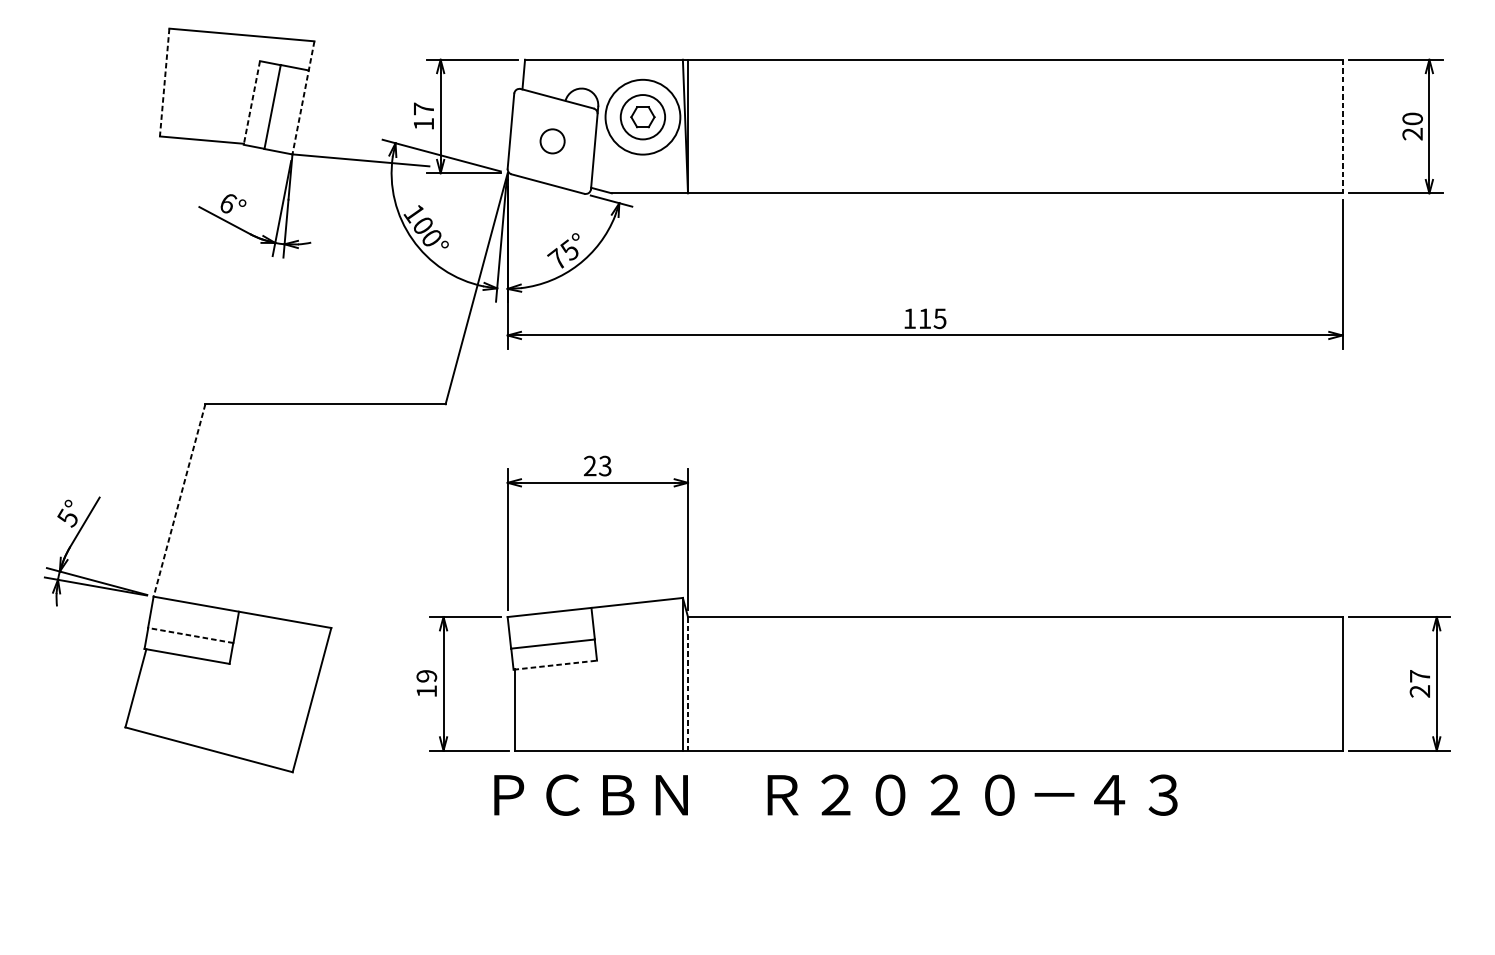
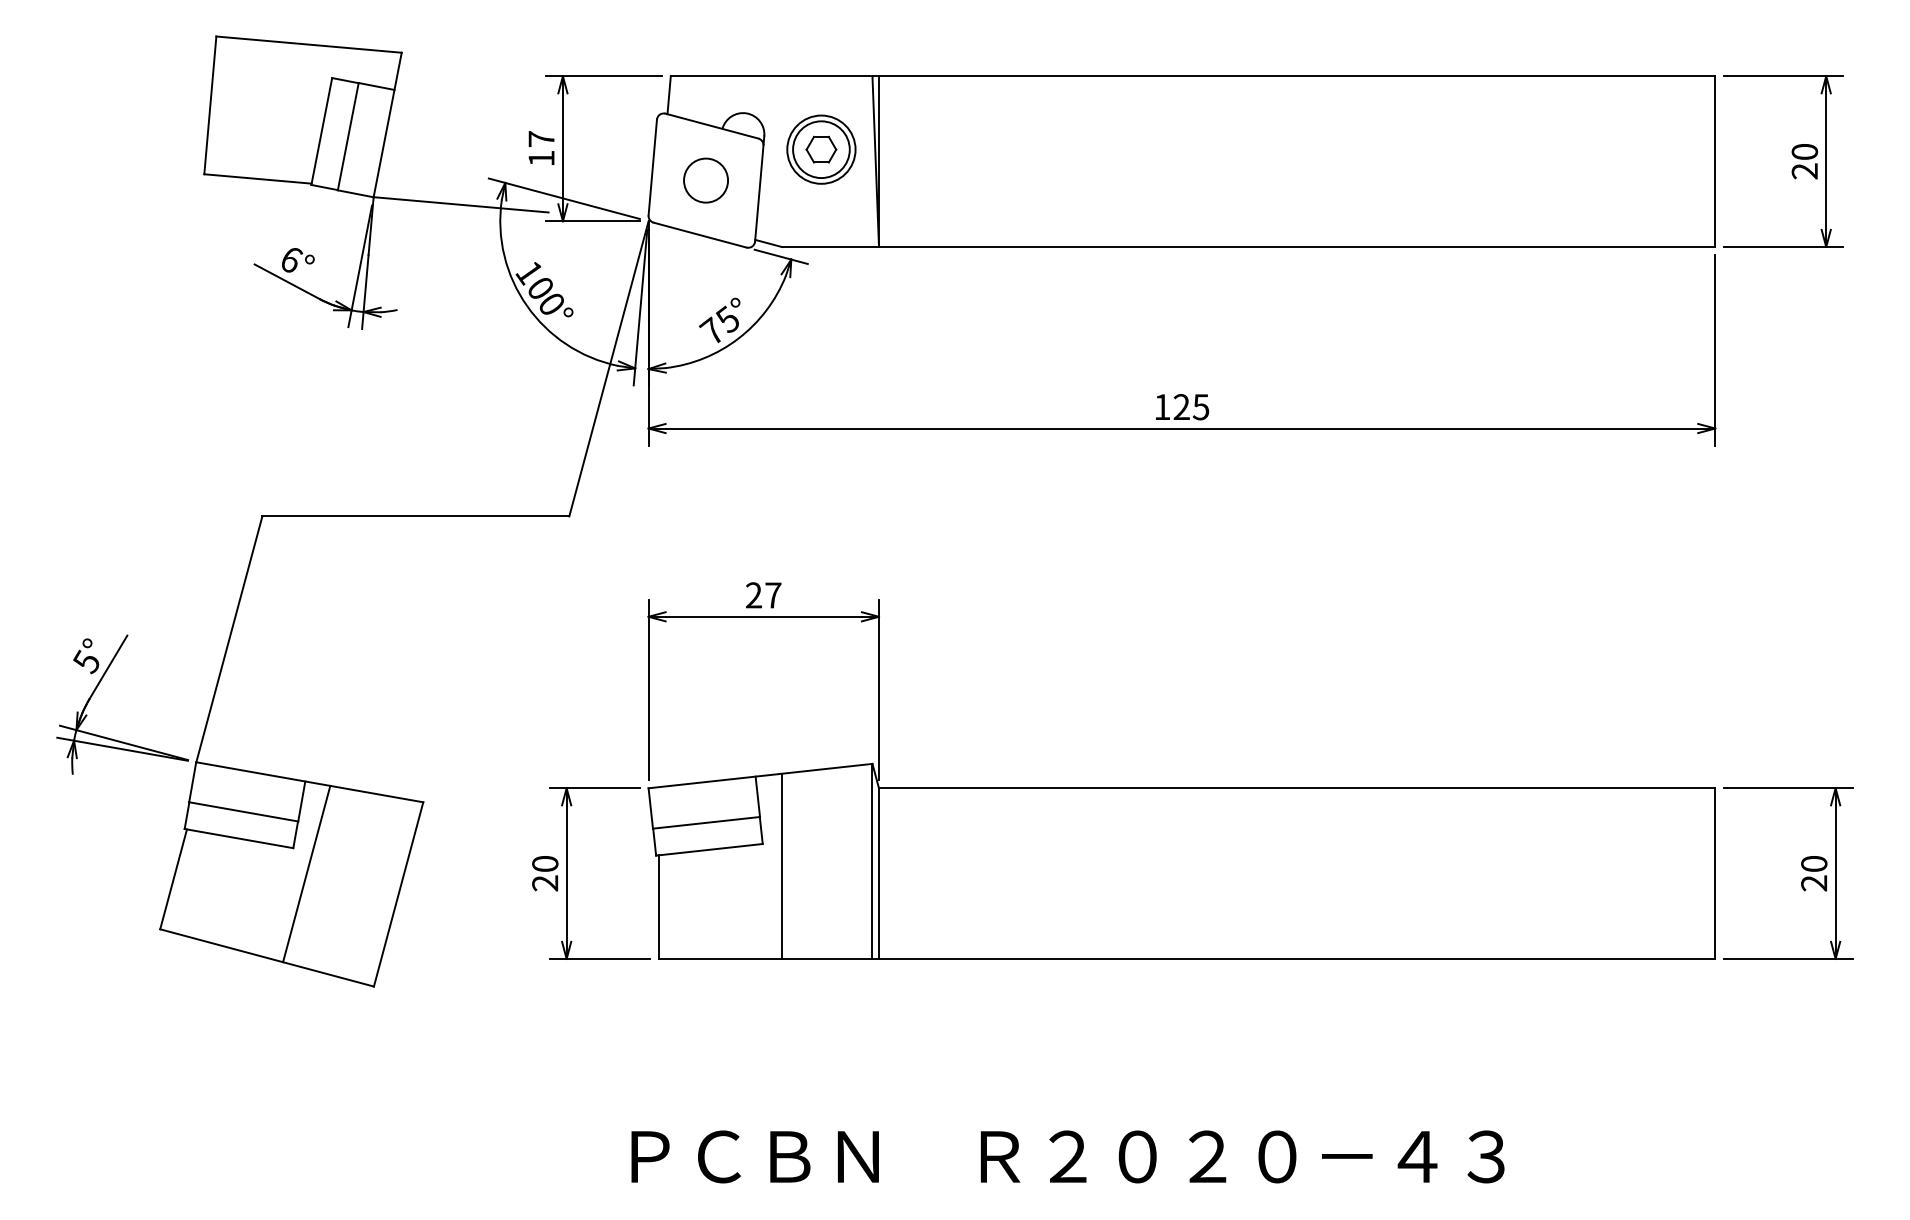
line: (164, 82) -> (210, 105), dashed -> solid
line: (303, 98) -> (387, 125), dashed -> solid
line: (251, 103) -> (321, 132), dashed -> solid
circle: (643, 117) -> (821, 149), size x0.71
line: (1342, 127) -> (1715, 162), dashed -> solid
circle: (552, 141) -> (705, 180), size x1.43
text: (924, 318) -> (1181, 406), 115 -> 125
text: (605, 466) -> (773, 595), 23 -> 27
line: (179, 500) -> (229, 639), dashed -> solid
line: (190, 635) -> (243, 811), dashed -> solid
line: (555, 664) -> (709, 849), dashed -> solid
text: (1420, 675) -> (1814, 863), 27 -> 20
line: (611, 677) -> (781, 865), added
line: (239, 683) -> (306, 873), added
text: (426, 683) -> (545, 873), 19 -> 20
line: (687, 684) -> (878, 874), dashed -> solid
text: (835, 794) -> (1067, 1156), moved

